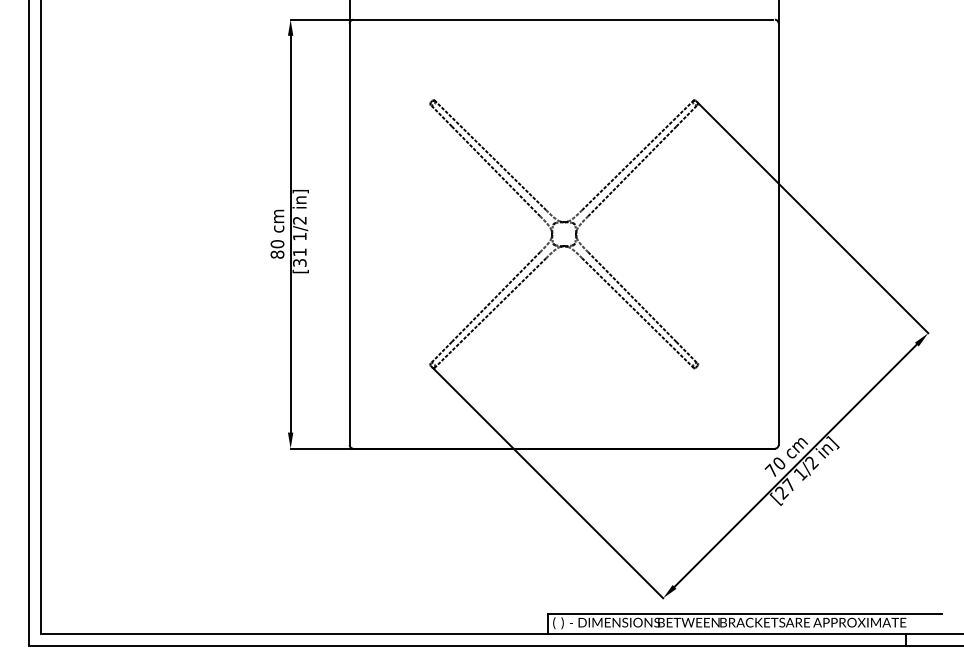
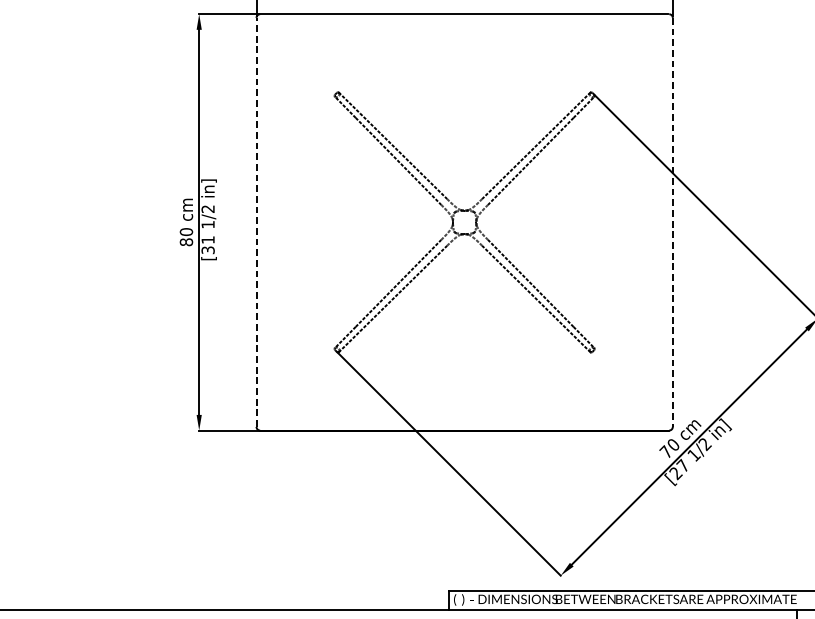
line: (349, 234) -> (256, 222), solid -> dashed
line: (778, 234) -> (672, 222), solid -> dashed

